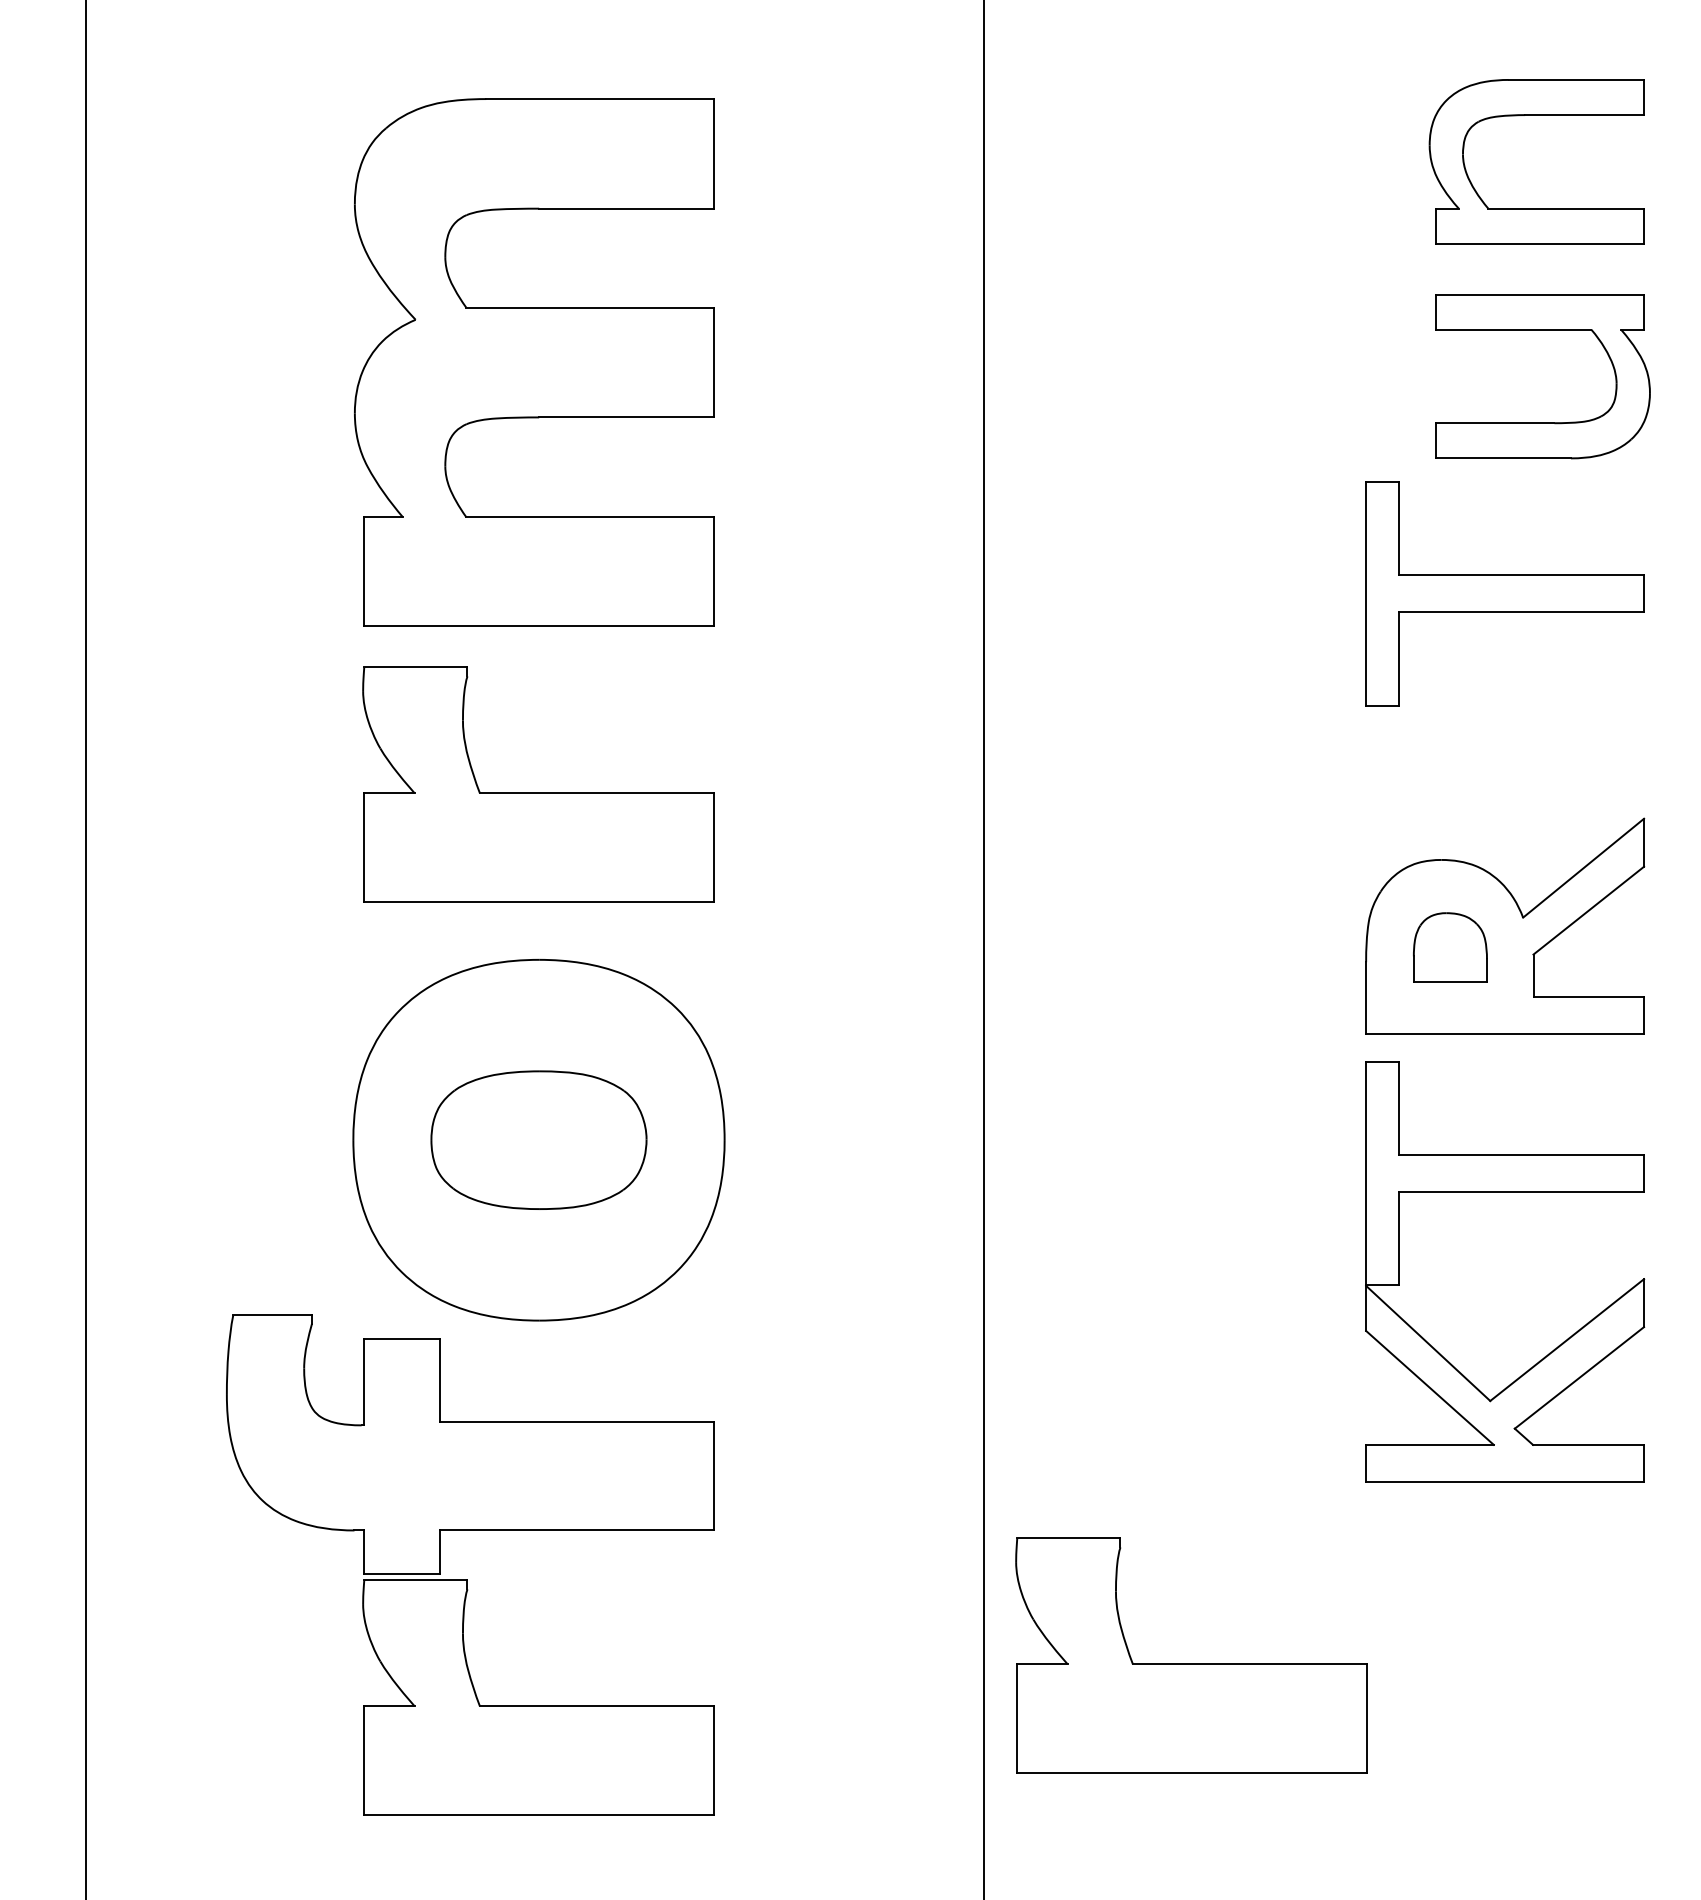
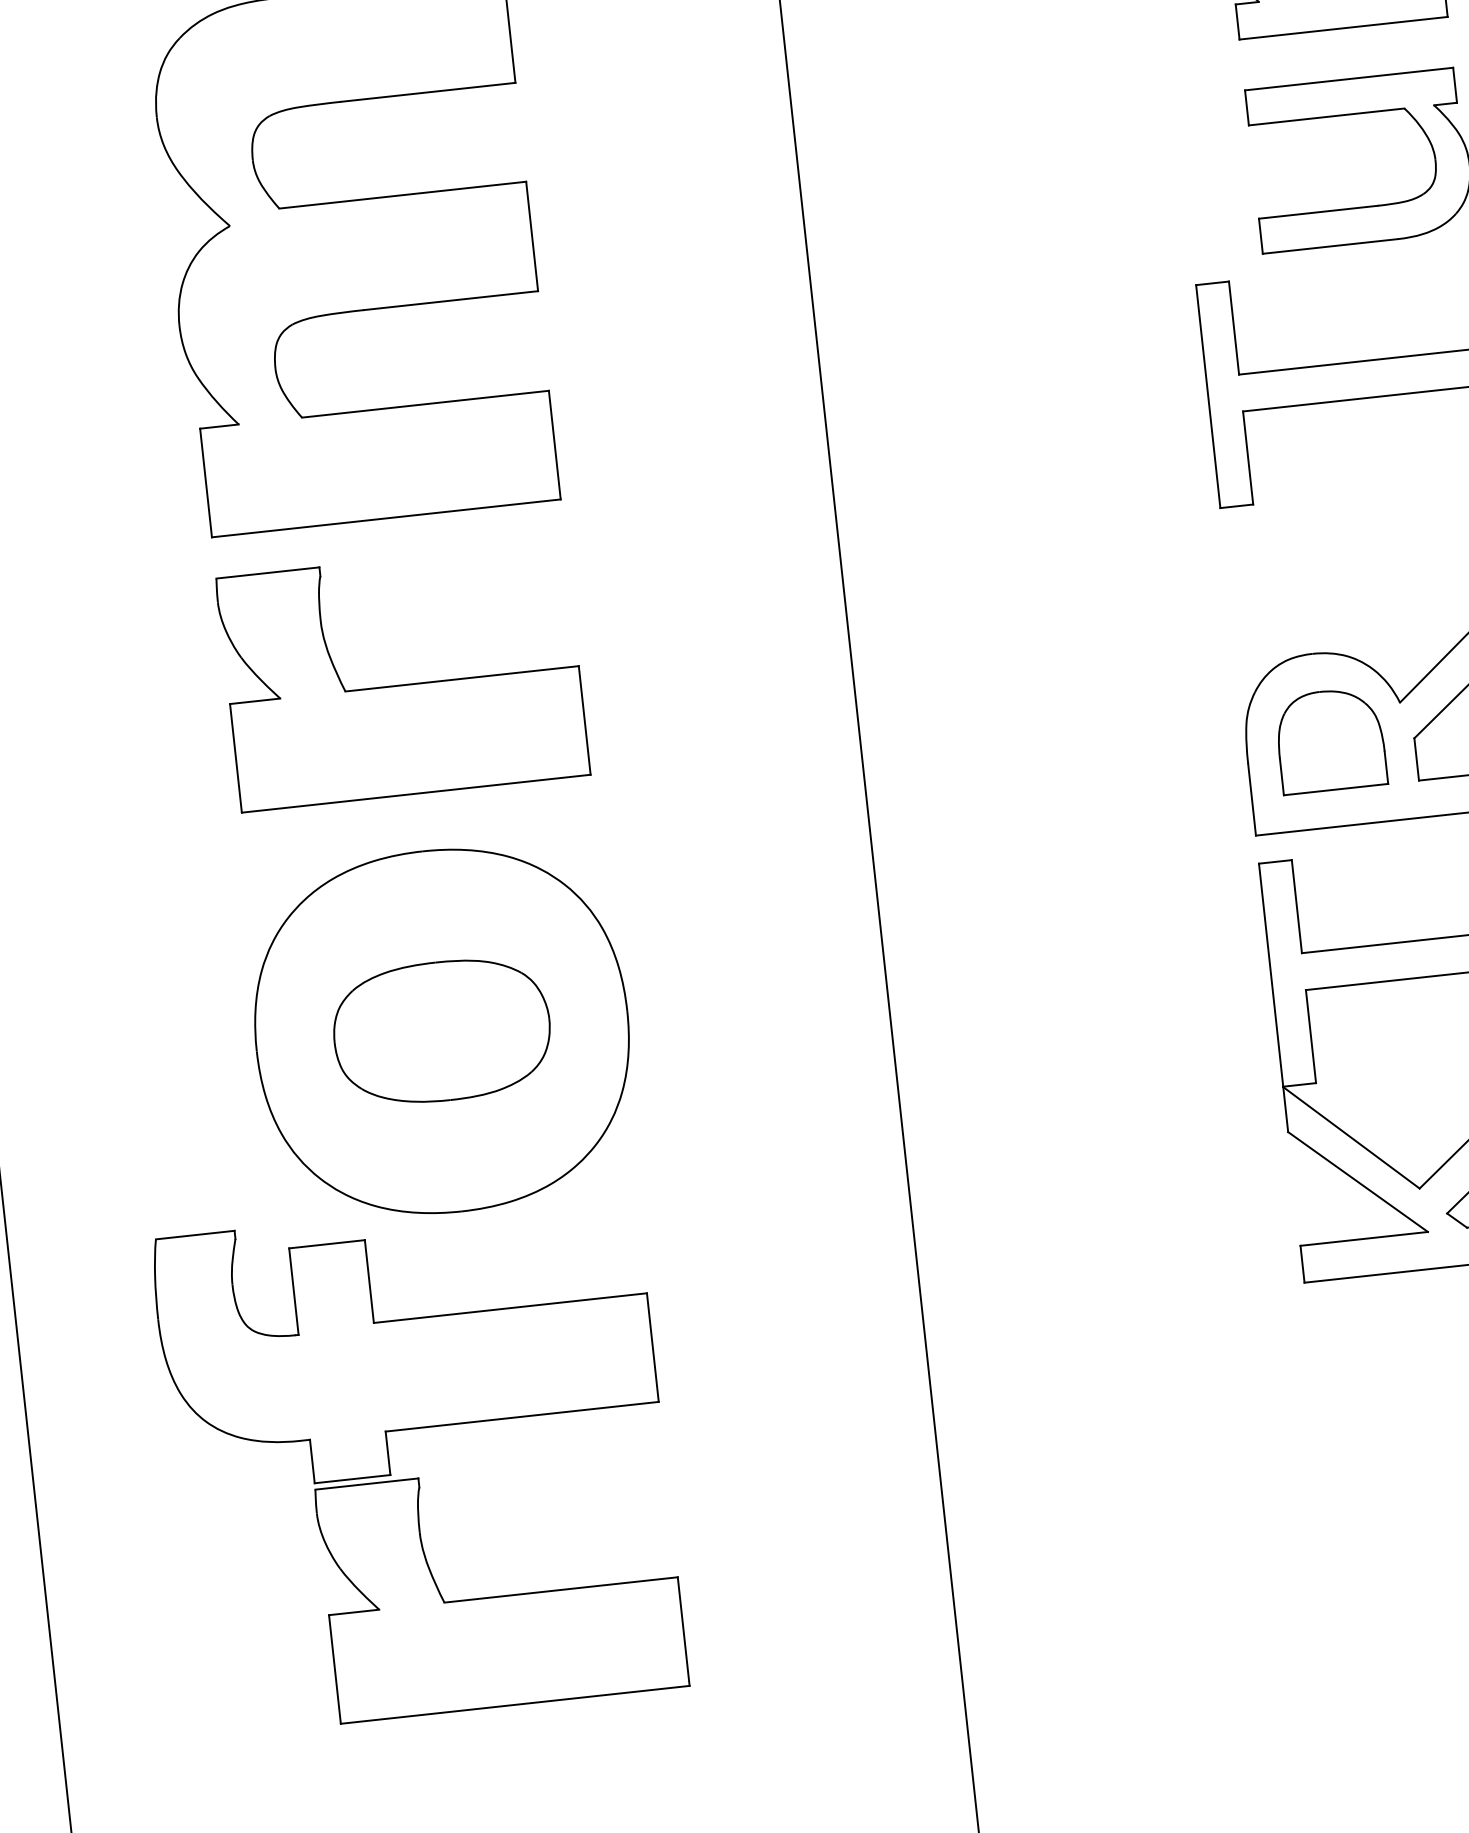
part: (1450, 947) -> (1330, 740), size x1.43
part: (1191, 1663) -> (1149, 1482), removed

